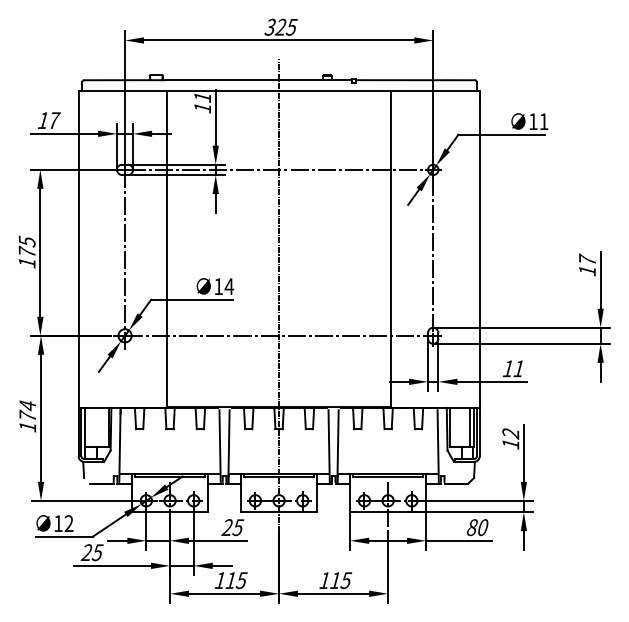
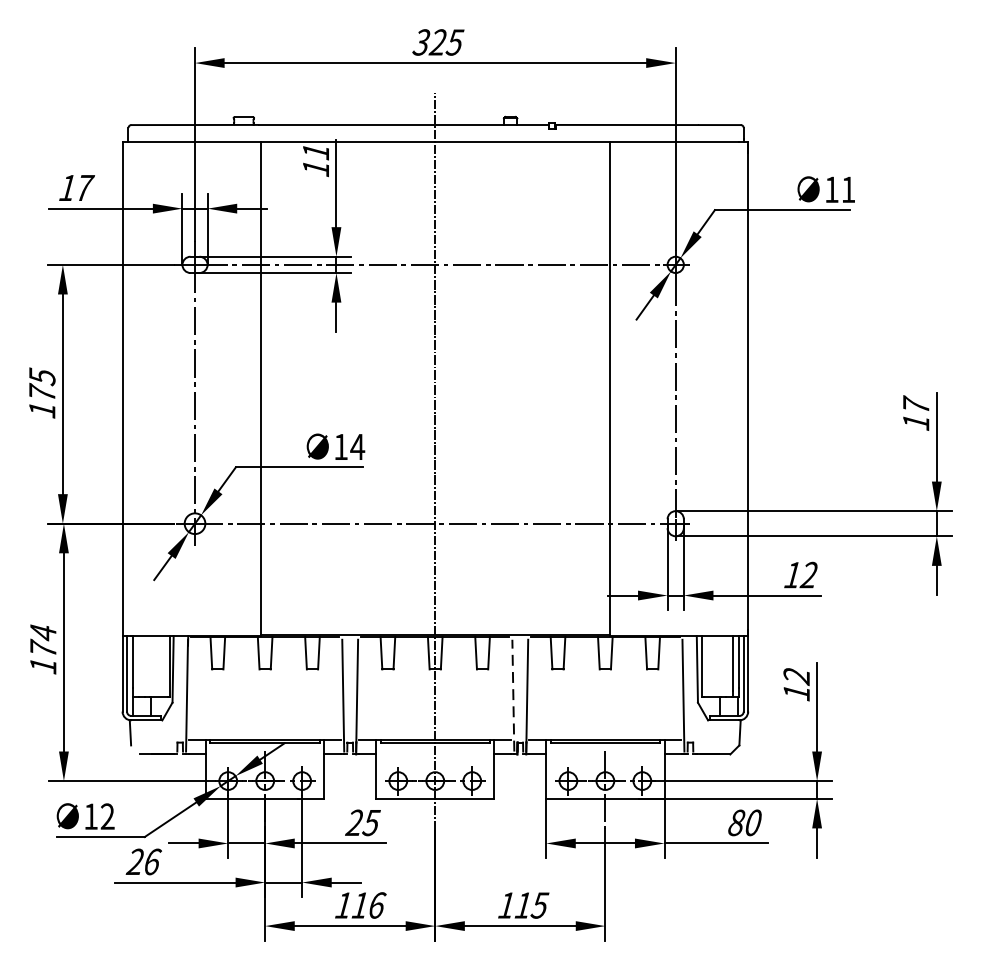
text: (518, 368) -> (808, 574), 11 -> 12
line: (329, 446) -> (513, 696), solid -> dashed
text: (97, 552) -> (152, 861), 25 -> 26
text: (241, 580) -> (376, 905), 115 -> 116

